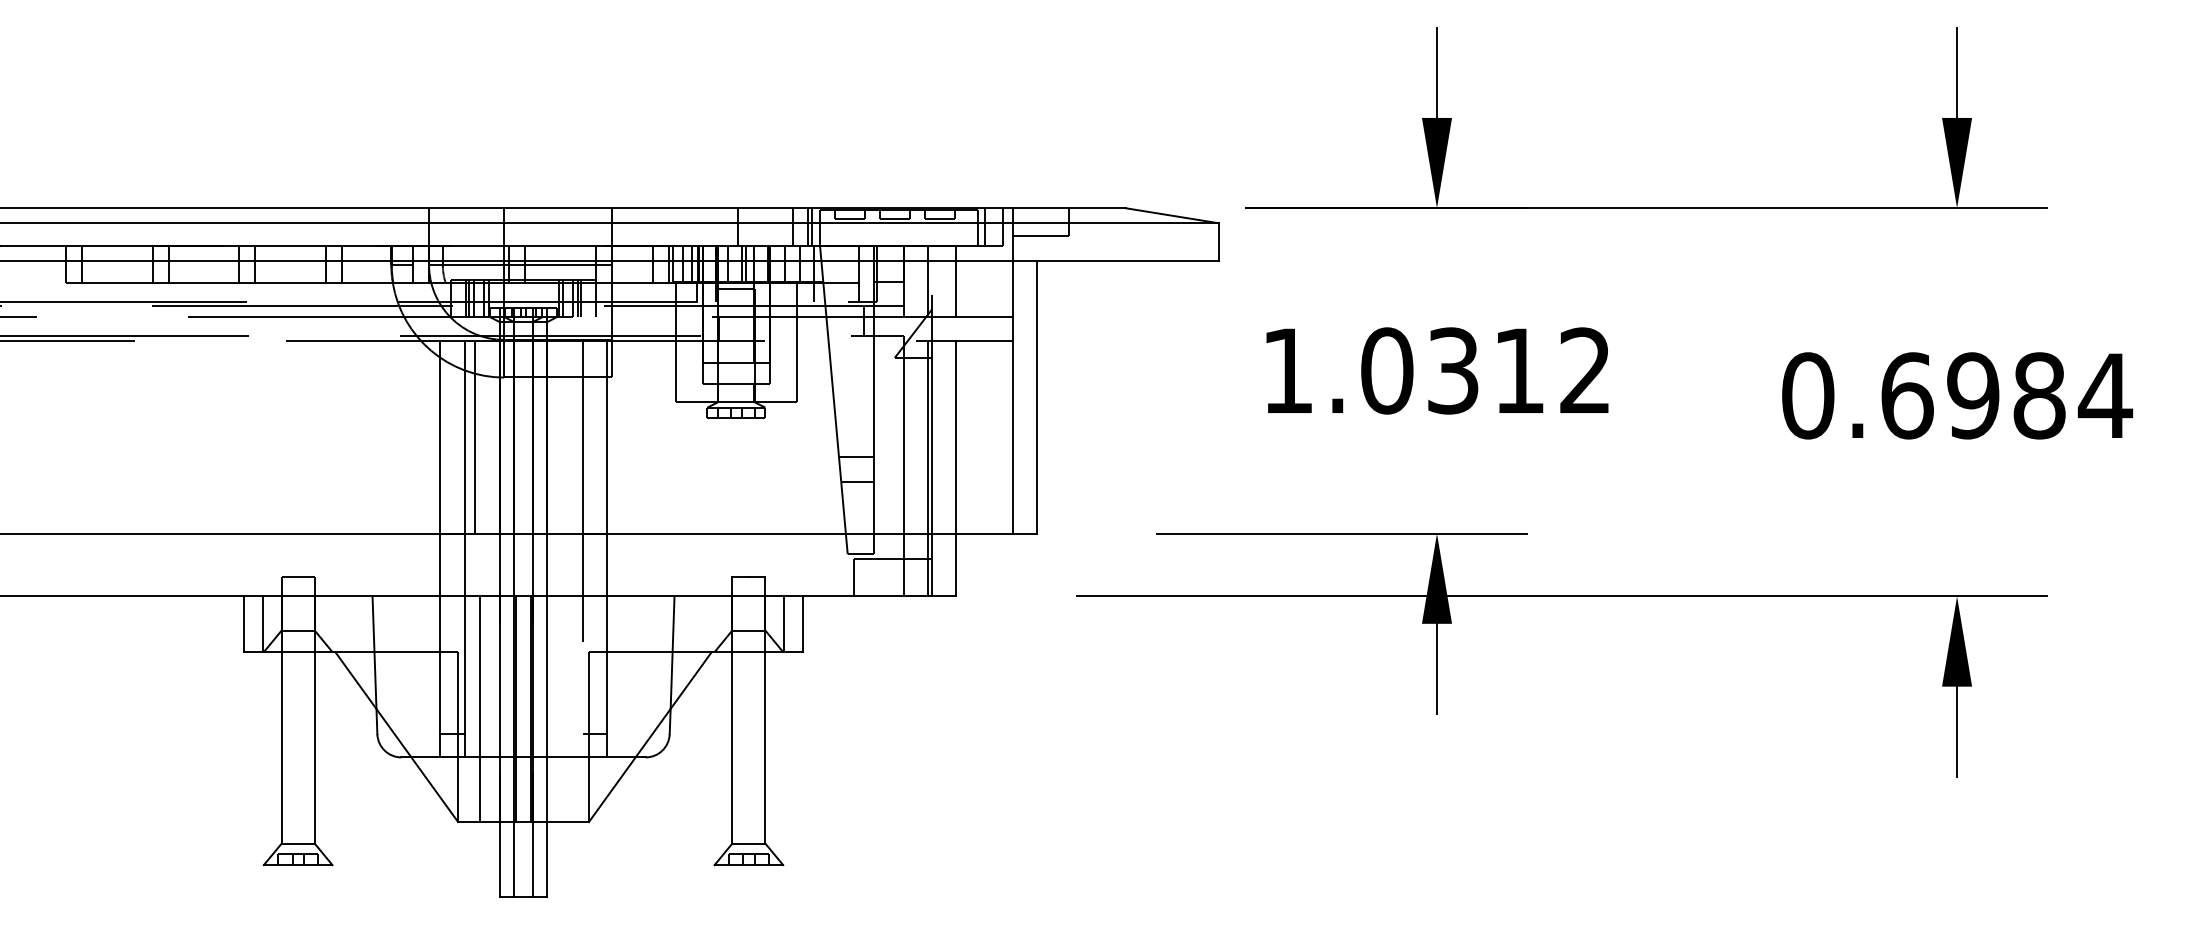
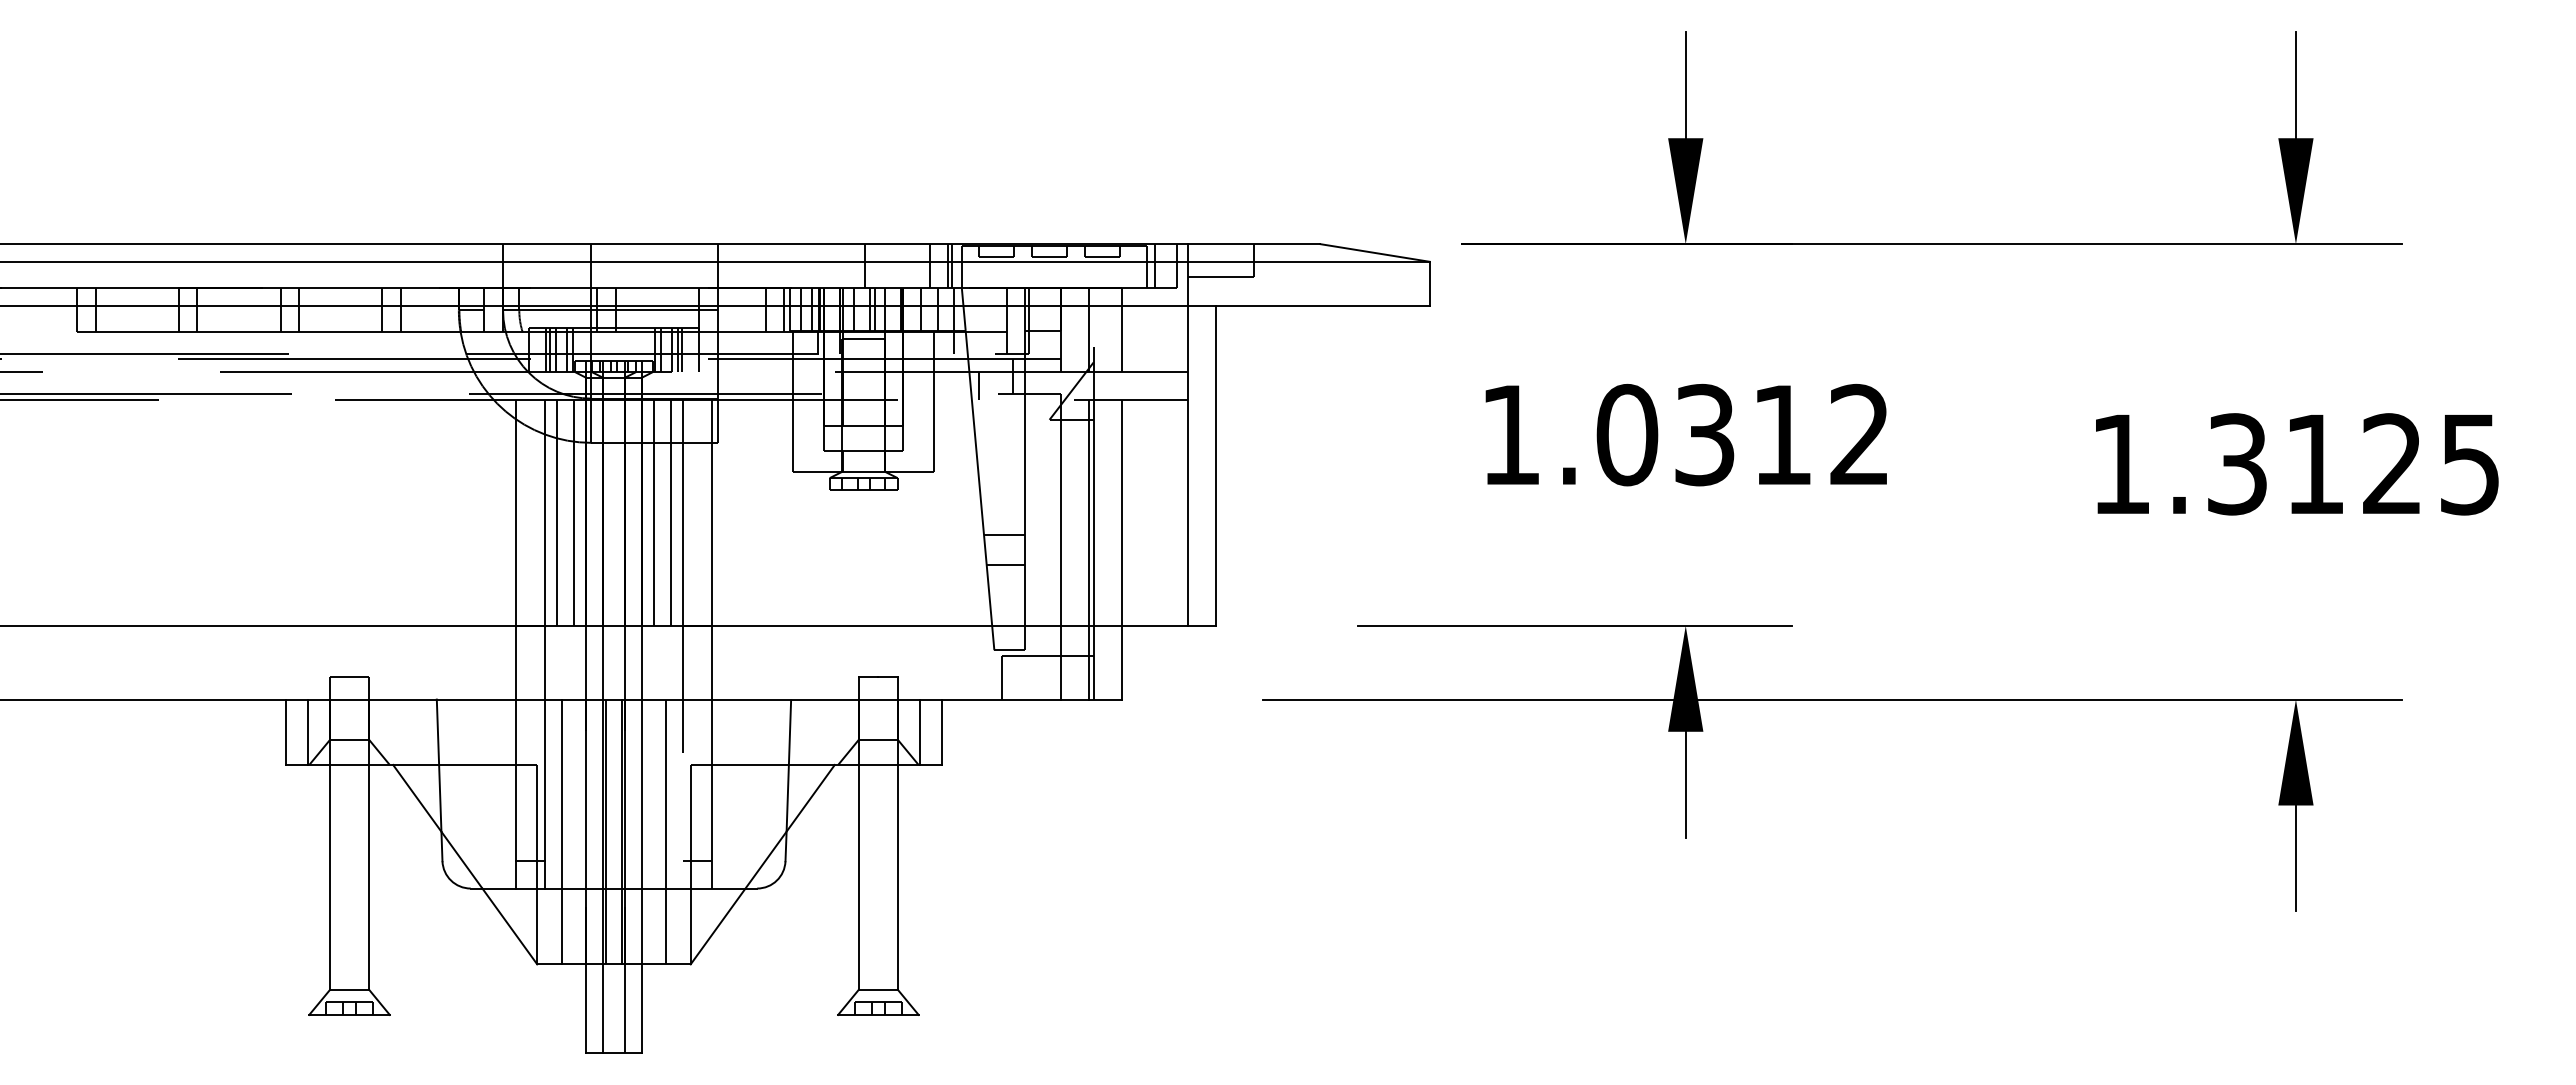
line: (834, 329) -> (978, 386), added
text: (1957, 396) -> (2296, 464), 0.6984 -> 1.3125
line: (489, 436) -> (573, 512), added
line: (558, 436) -> (654, 512), added
line: (571, 436) -> (670, 512), added
line: (567, 708) -> (665, 831), added

